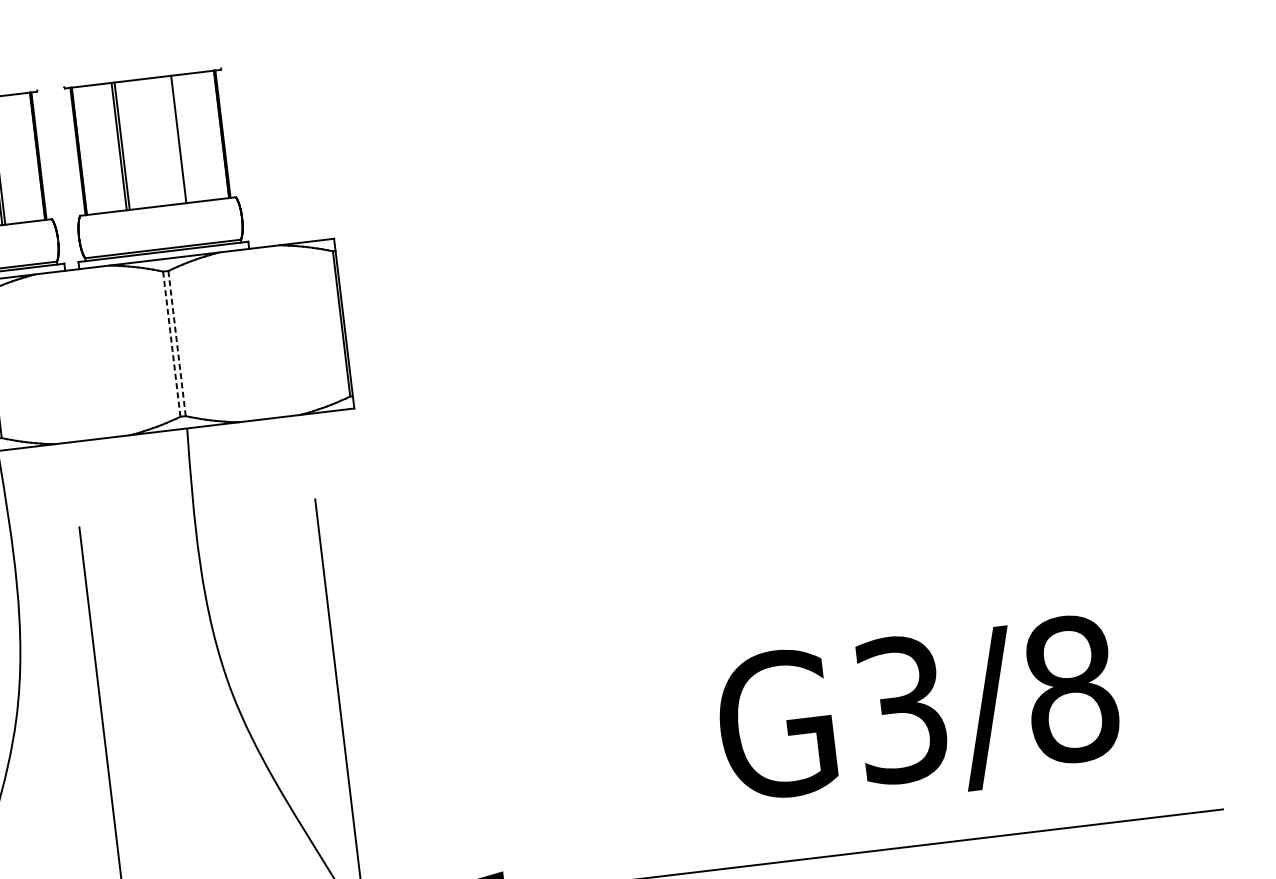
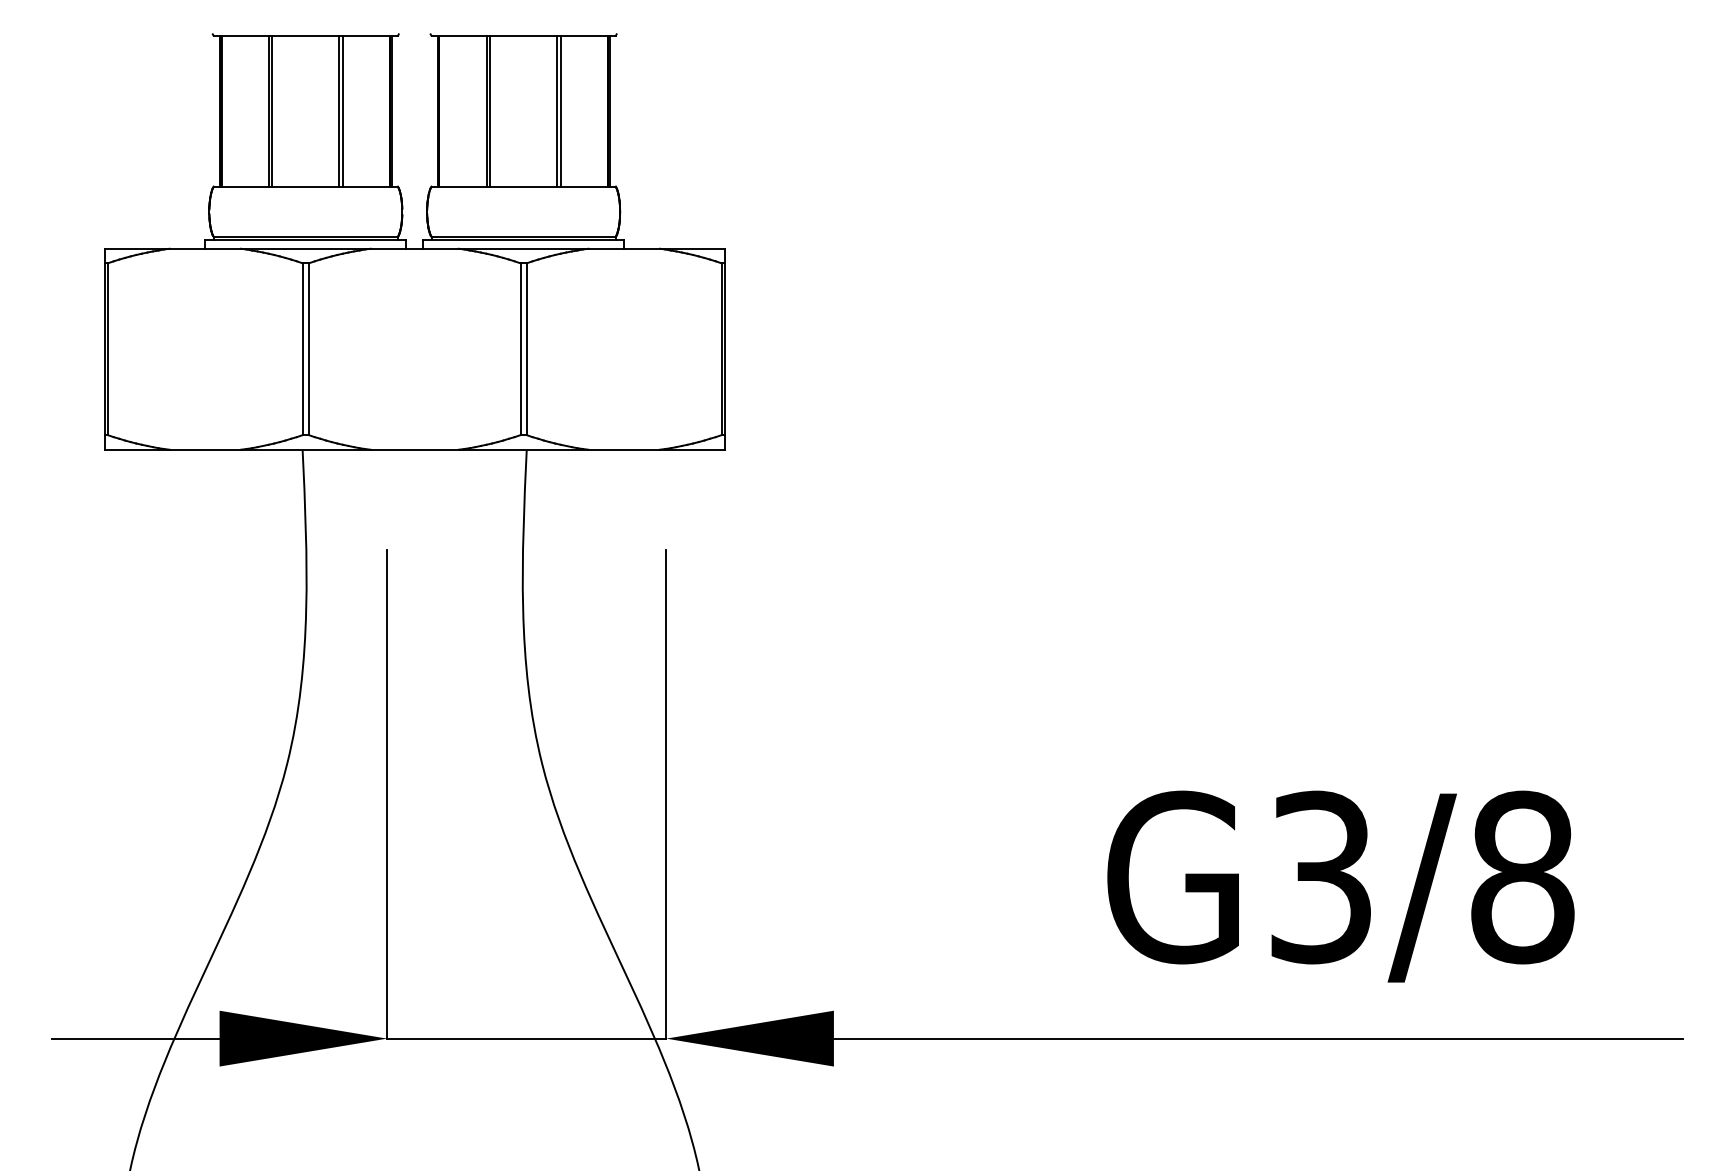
line: (181, 138) -> (560, 110), added
line: (176, 343) -> (526, 349), dashed -> solid
line: (171, 344) -> (520, 349), dashed -> solid

